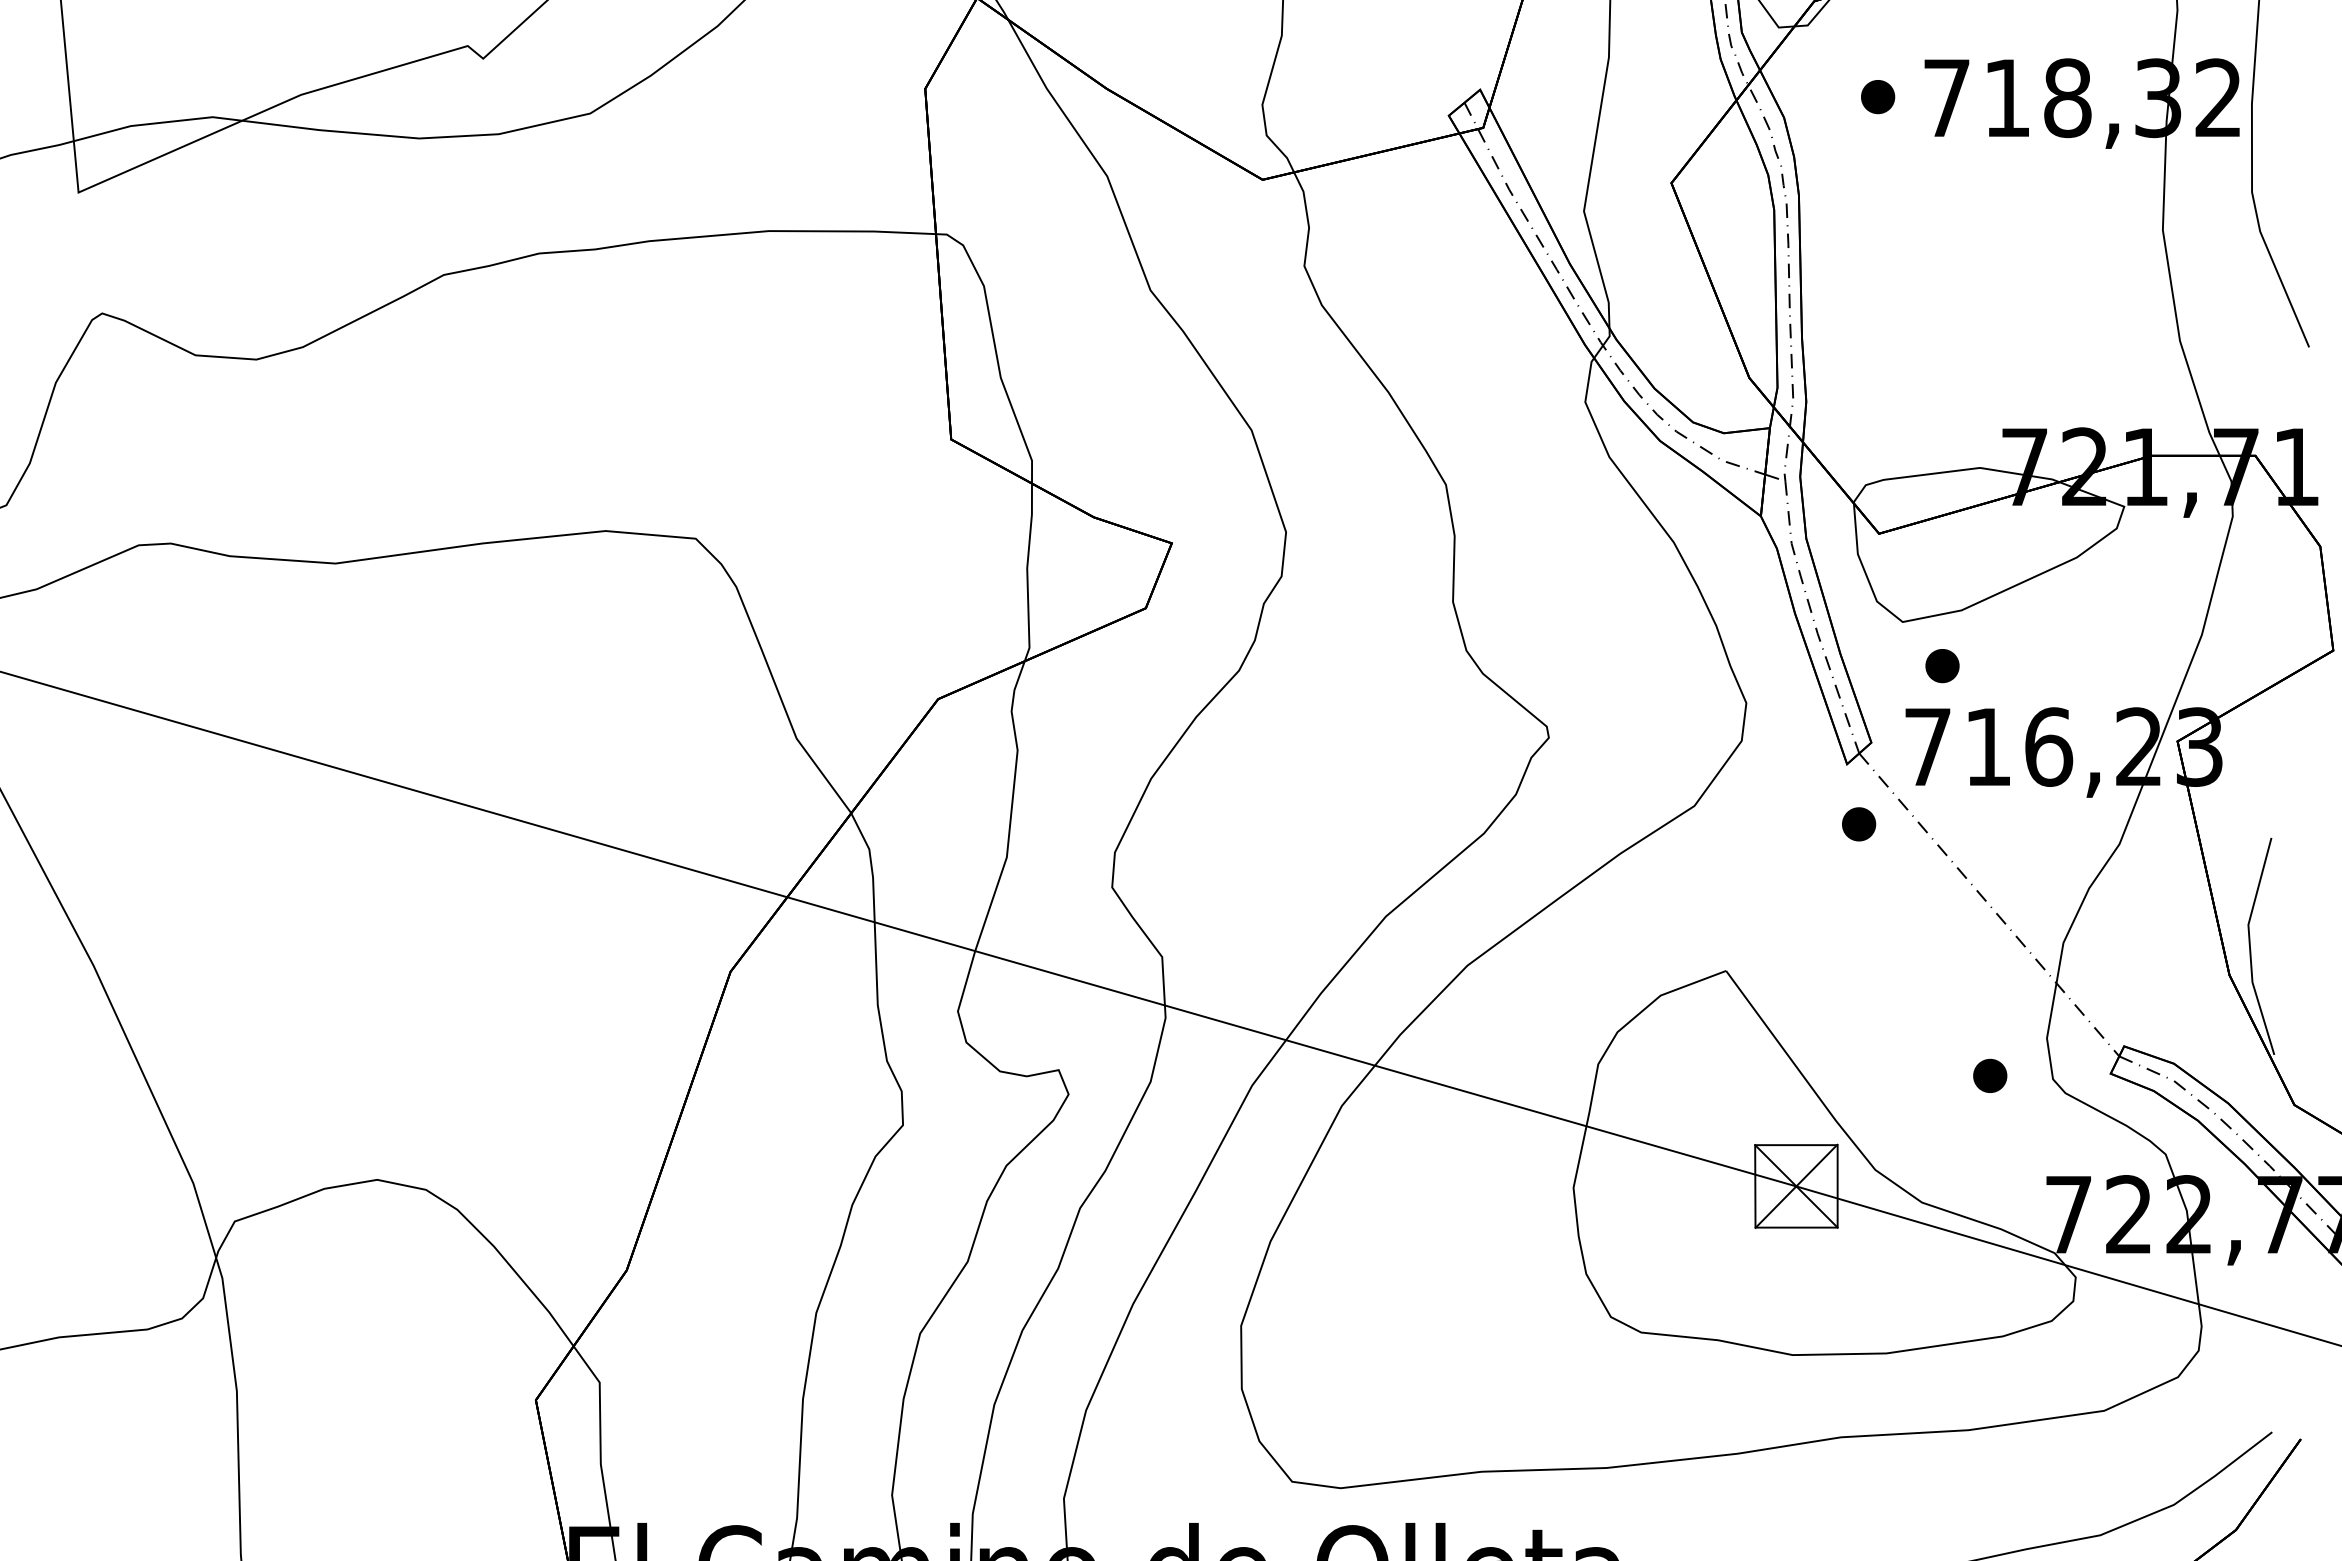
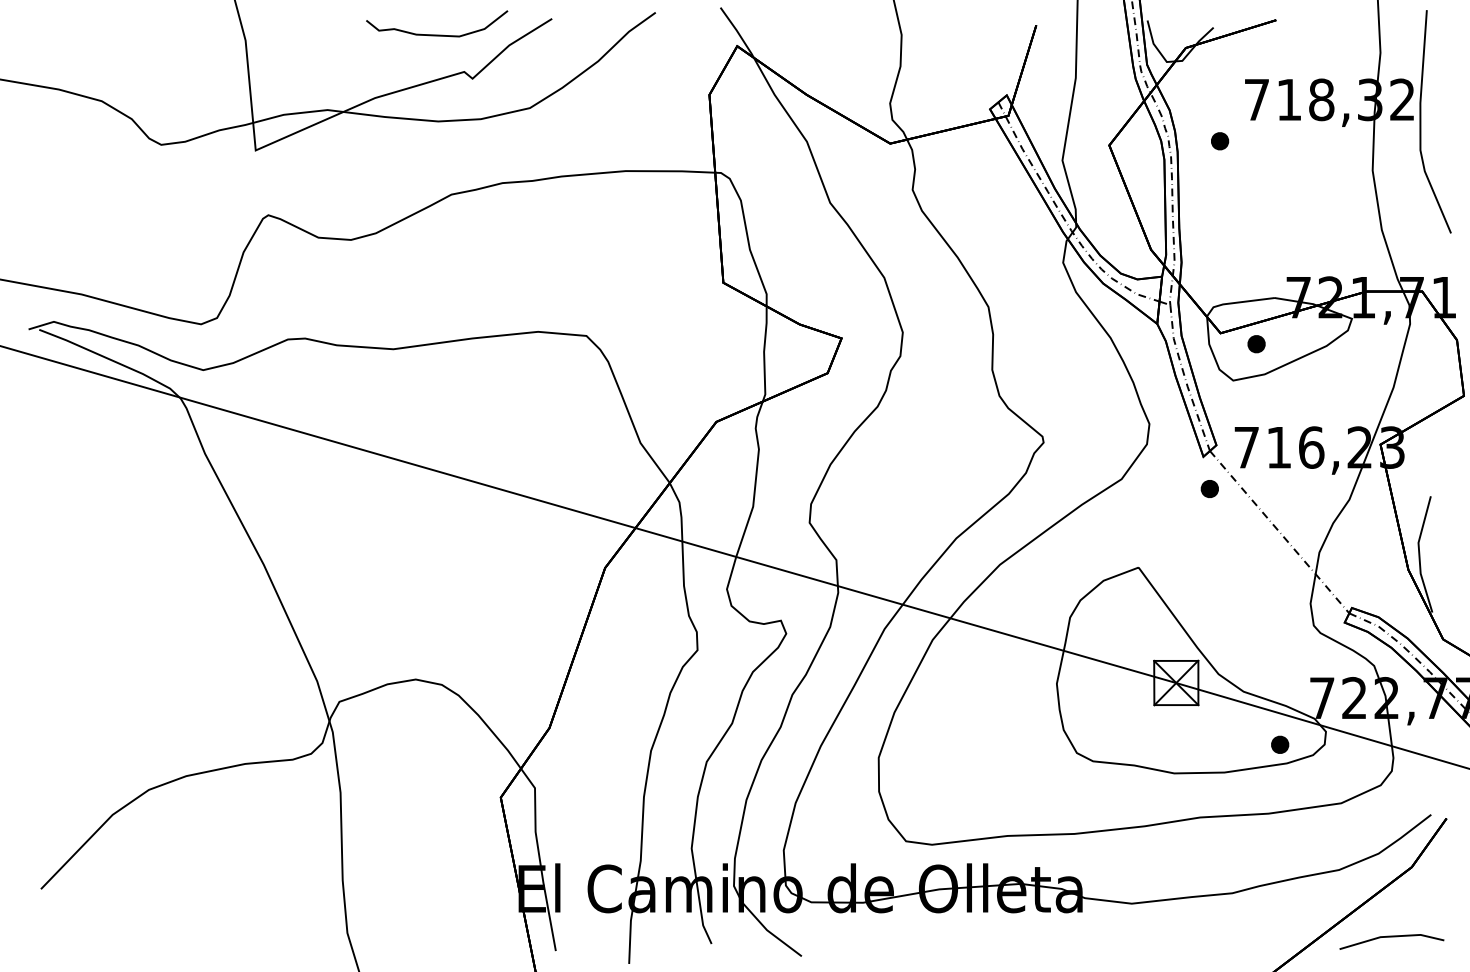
part: (1878, 97) -> (1220, 141), moved
part: (1942, 666) -> (1256, 344), moved
part: (1990, 1075) -> (1280, 744), moved

